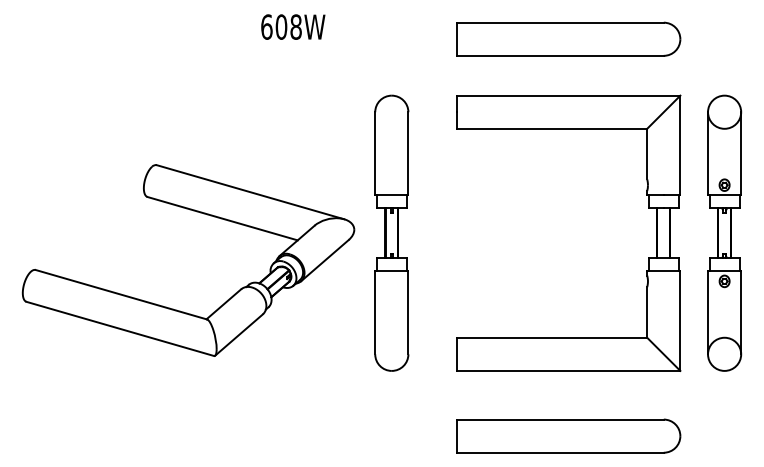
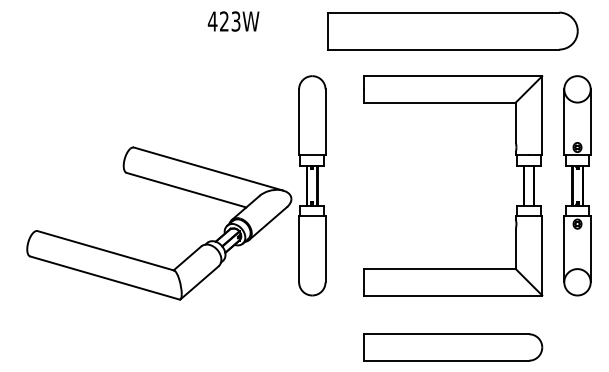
text: (280, 27) -> (223, 21), 608W -> 423W
part: (568, 39) -> (453, 31), size x1.4
part: (205, 215) -> (172, 187), moved

